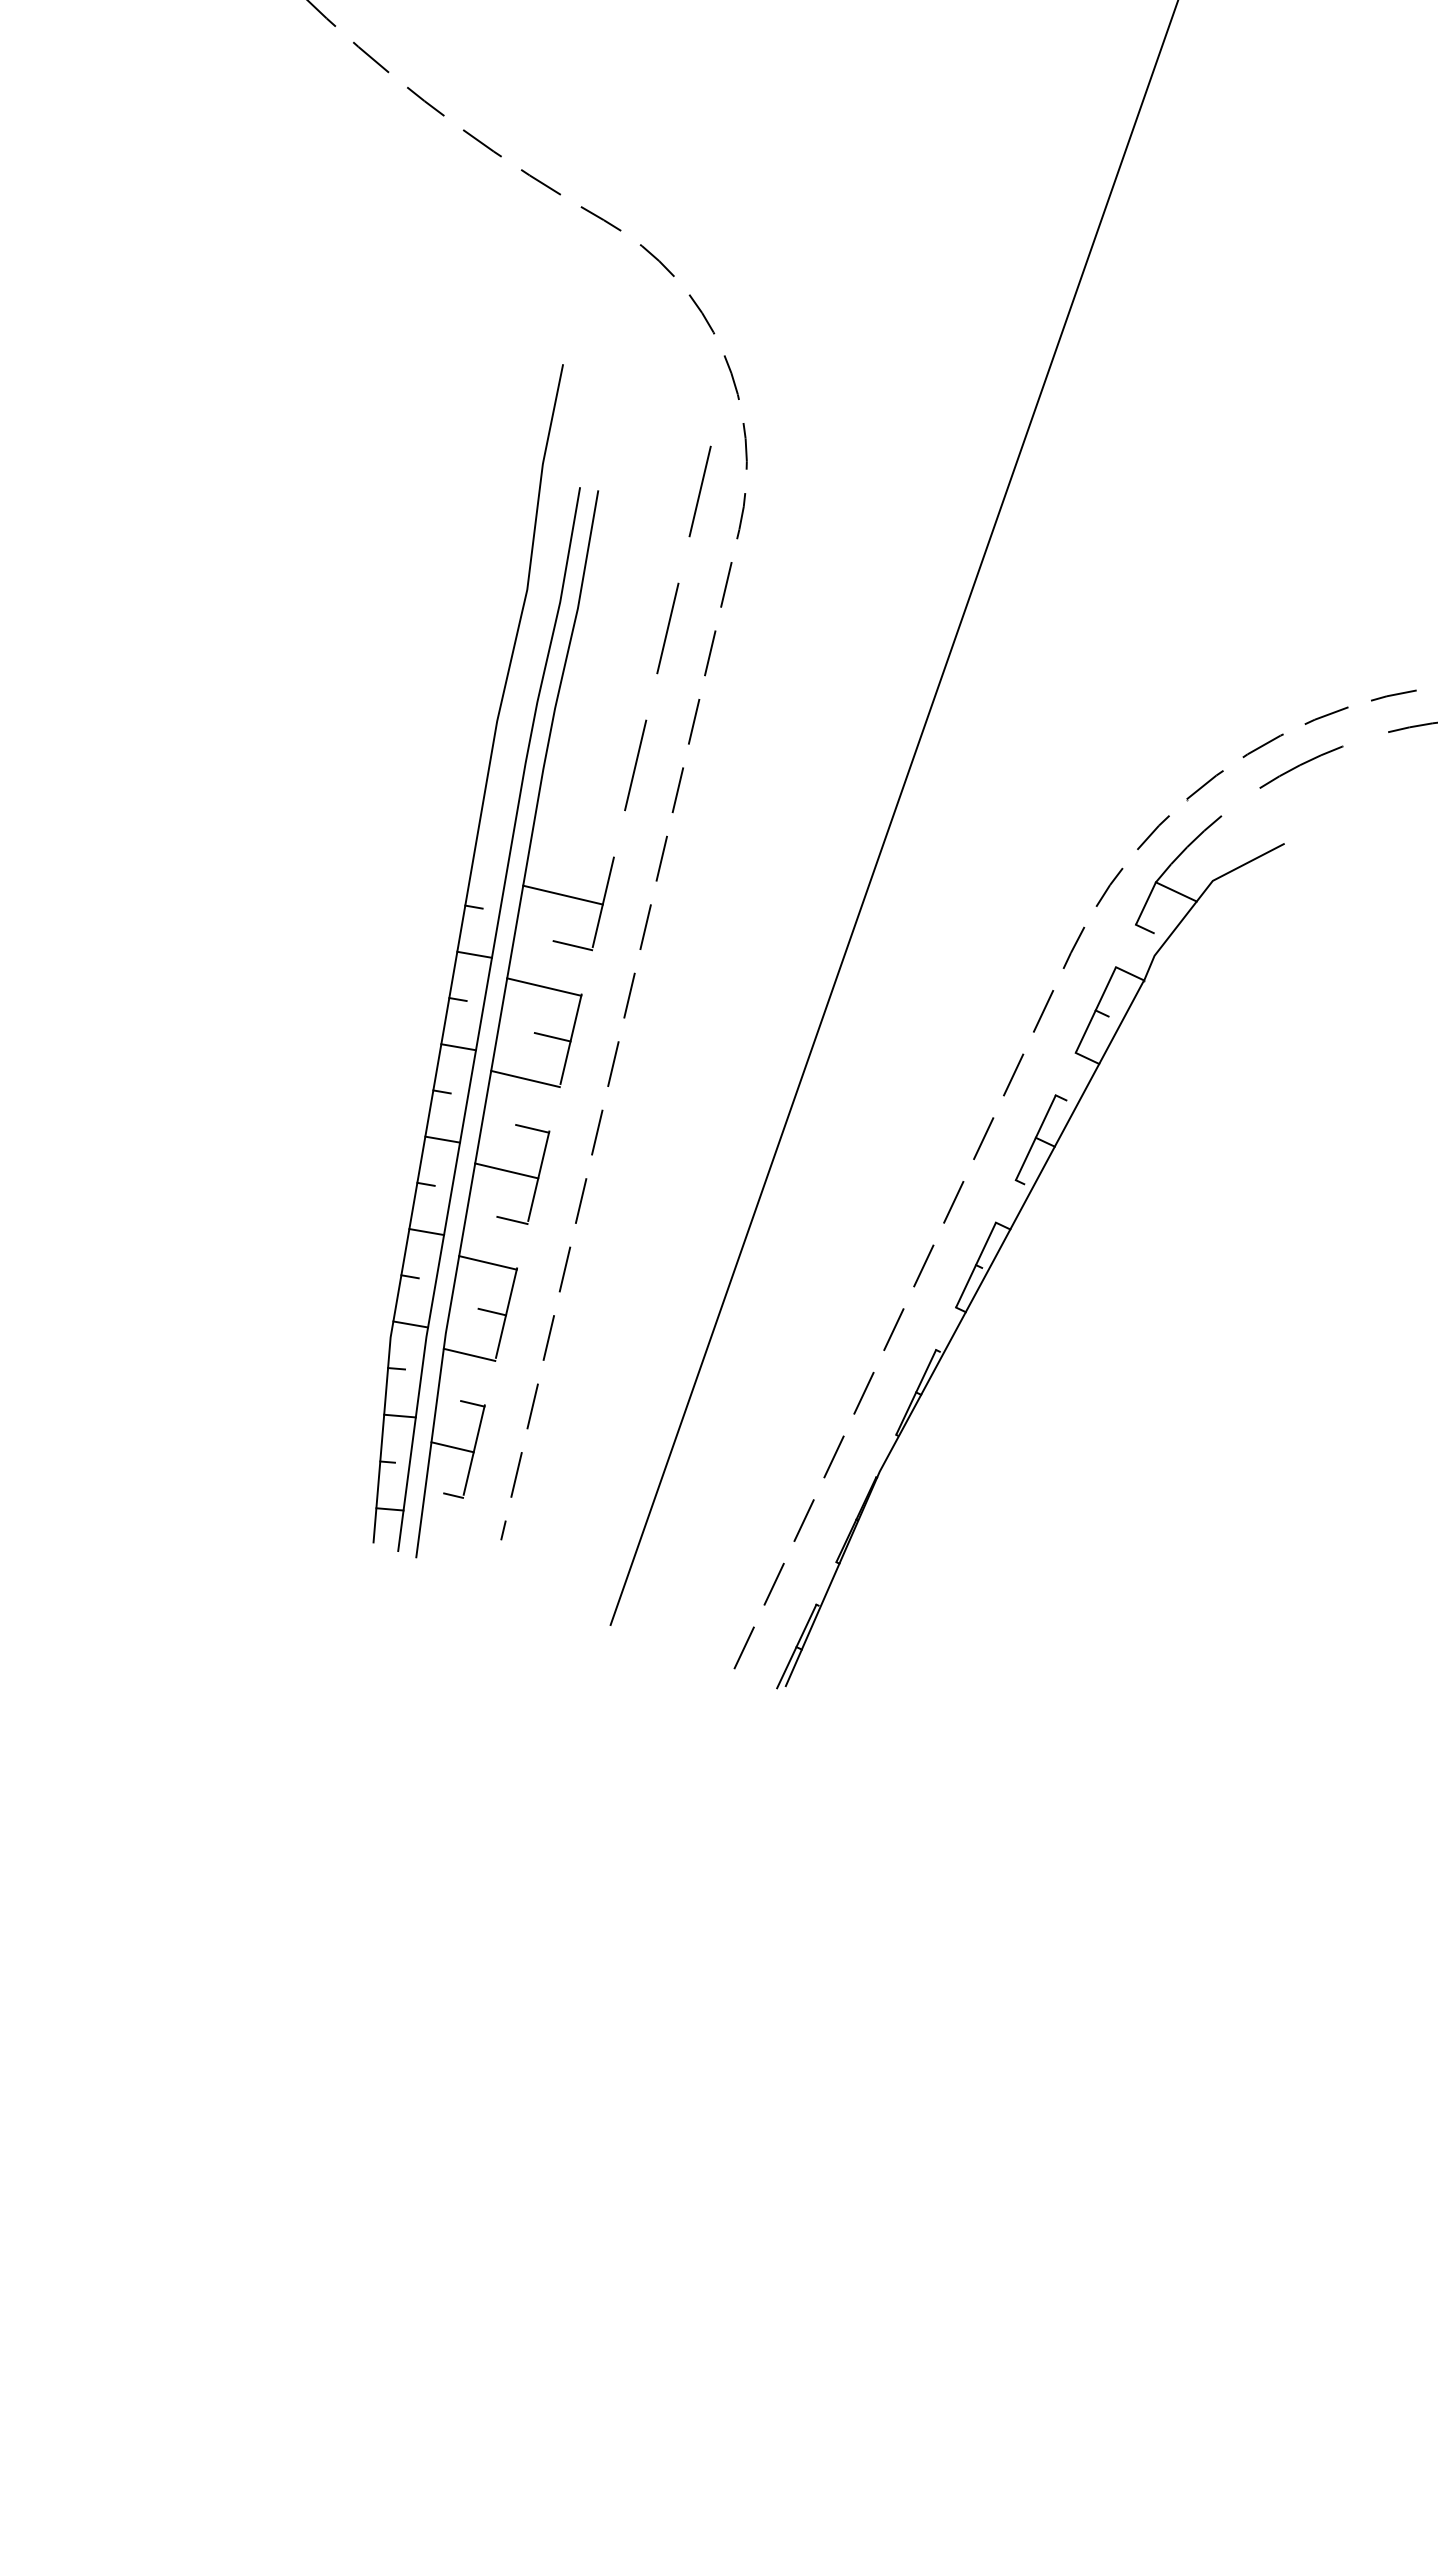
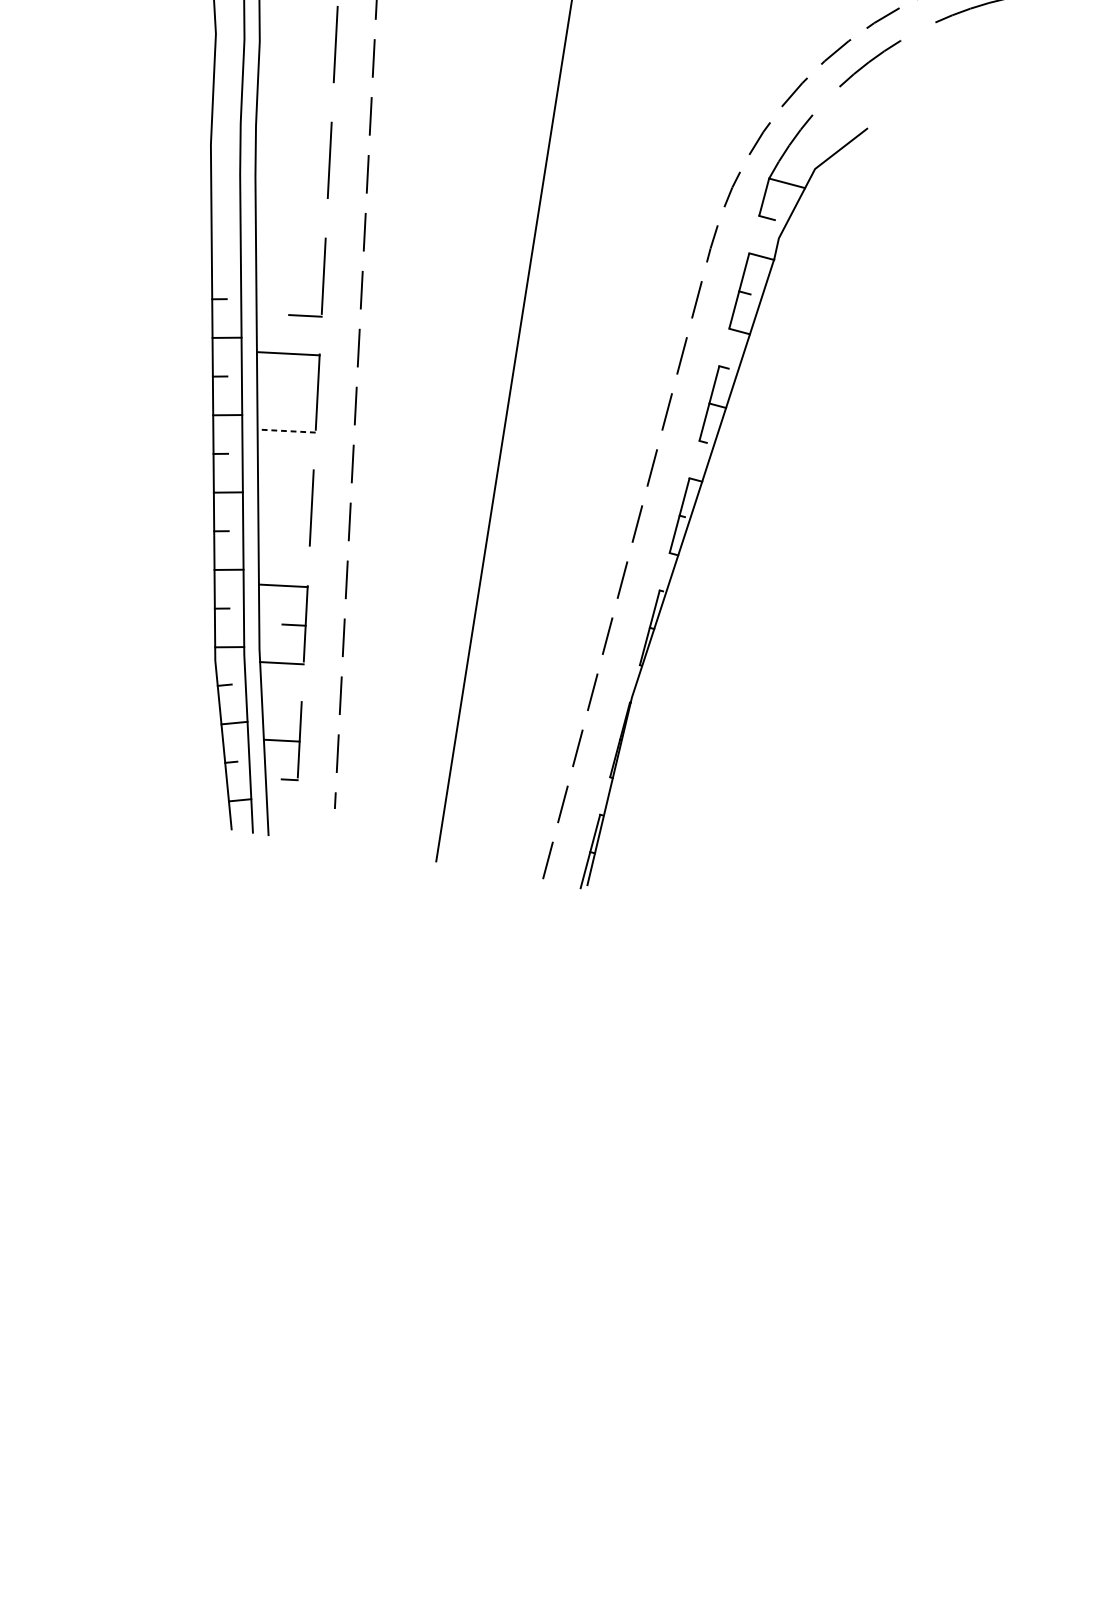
line: (562, 894) -> (289, 275), removed
line: (552, 1037) -> (302, 393), removed
line: (525, 1078) -> (286, 430), solid -> dashed
line: (532, 1128) -> (299, 470), removed
line: (506, 1170) -> (284, 508), removed
line: (512, 1220) -> (296, 547), removed
line: (472, 1403) -> (291, 702), removed

